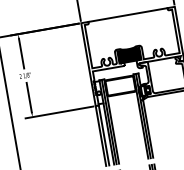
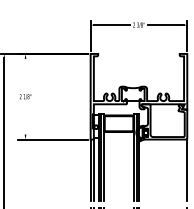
line: (127, 14) -> (138, 53), removed
line: (21, 53) -> (25, 73), removed
fill: (128, 55) -> (132, 94), removed
line: (29, 97) -> (25, 119), removed

